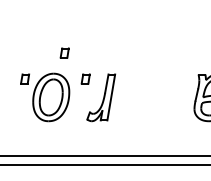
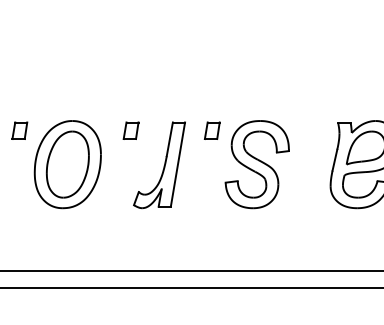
part: (64, 52) -> (92, 82), removed
part: (148, 97) -> (246, 164), added

